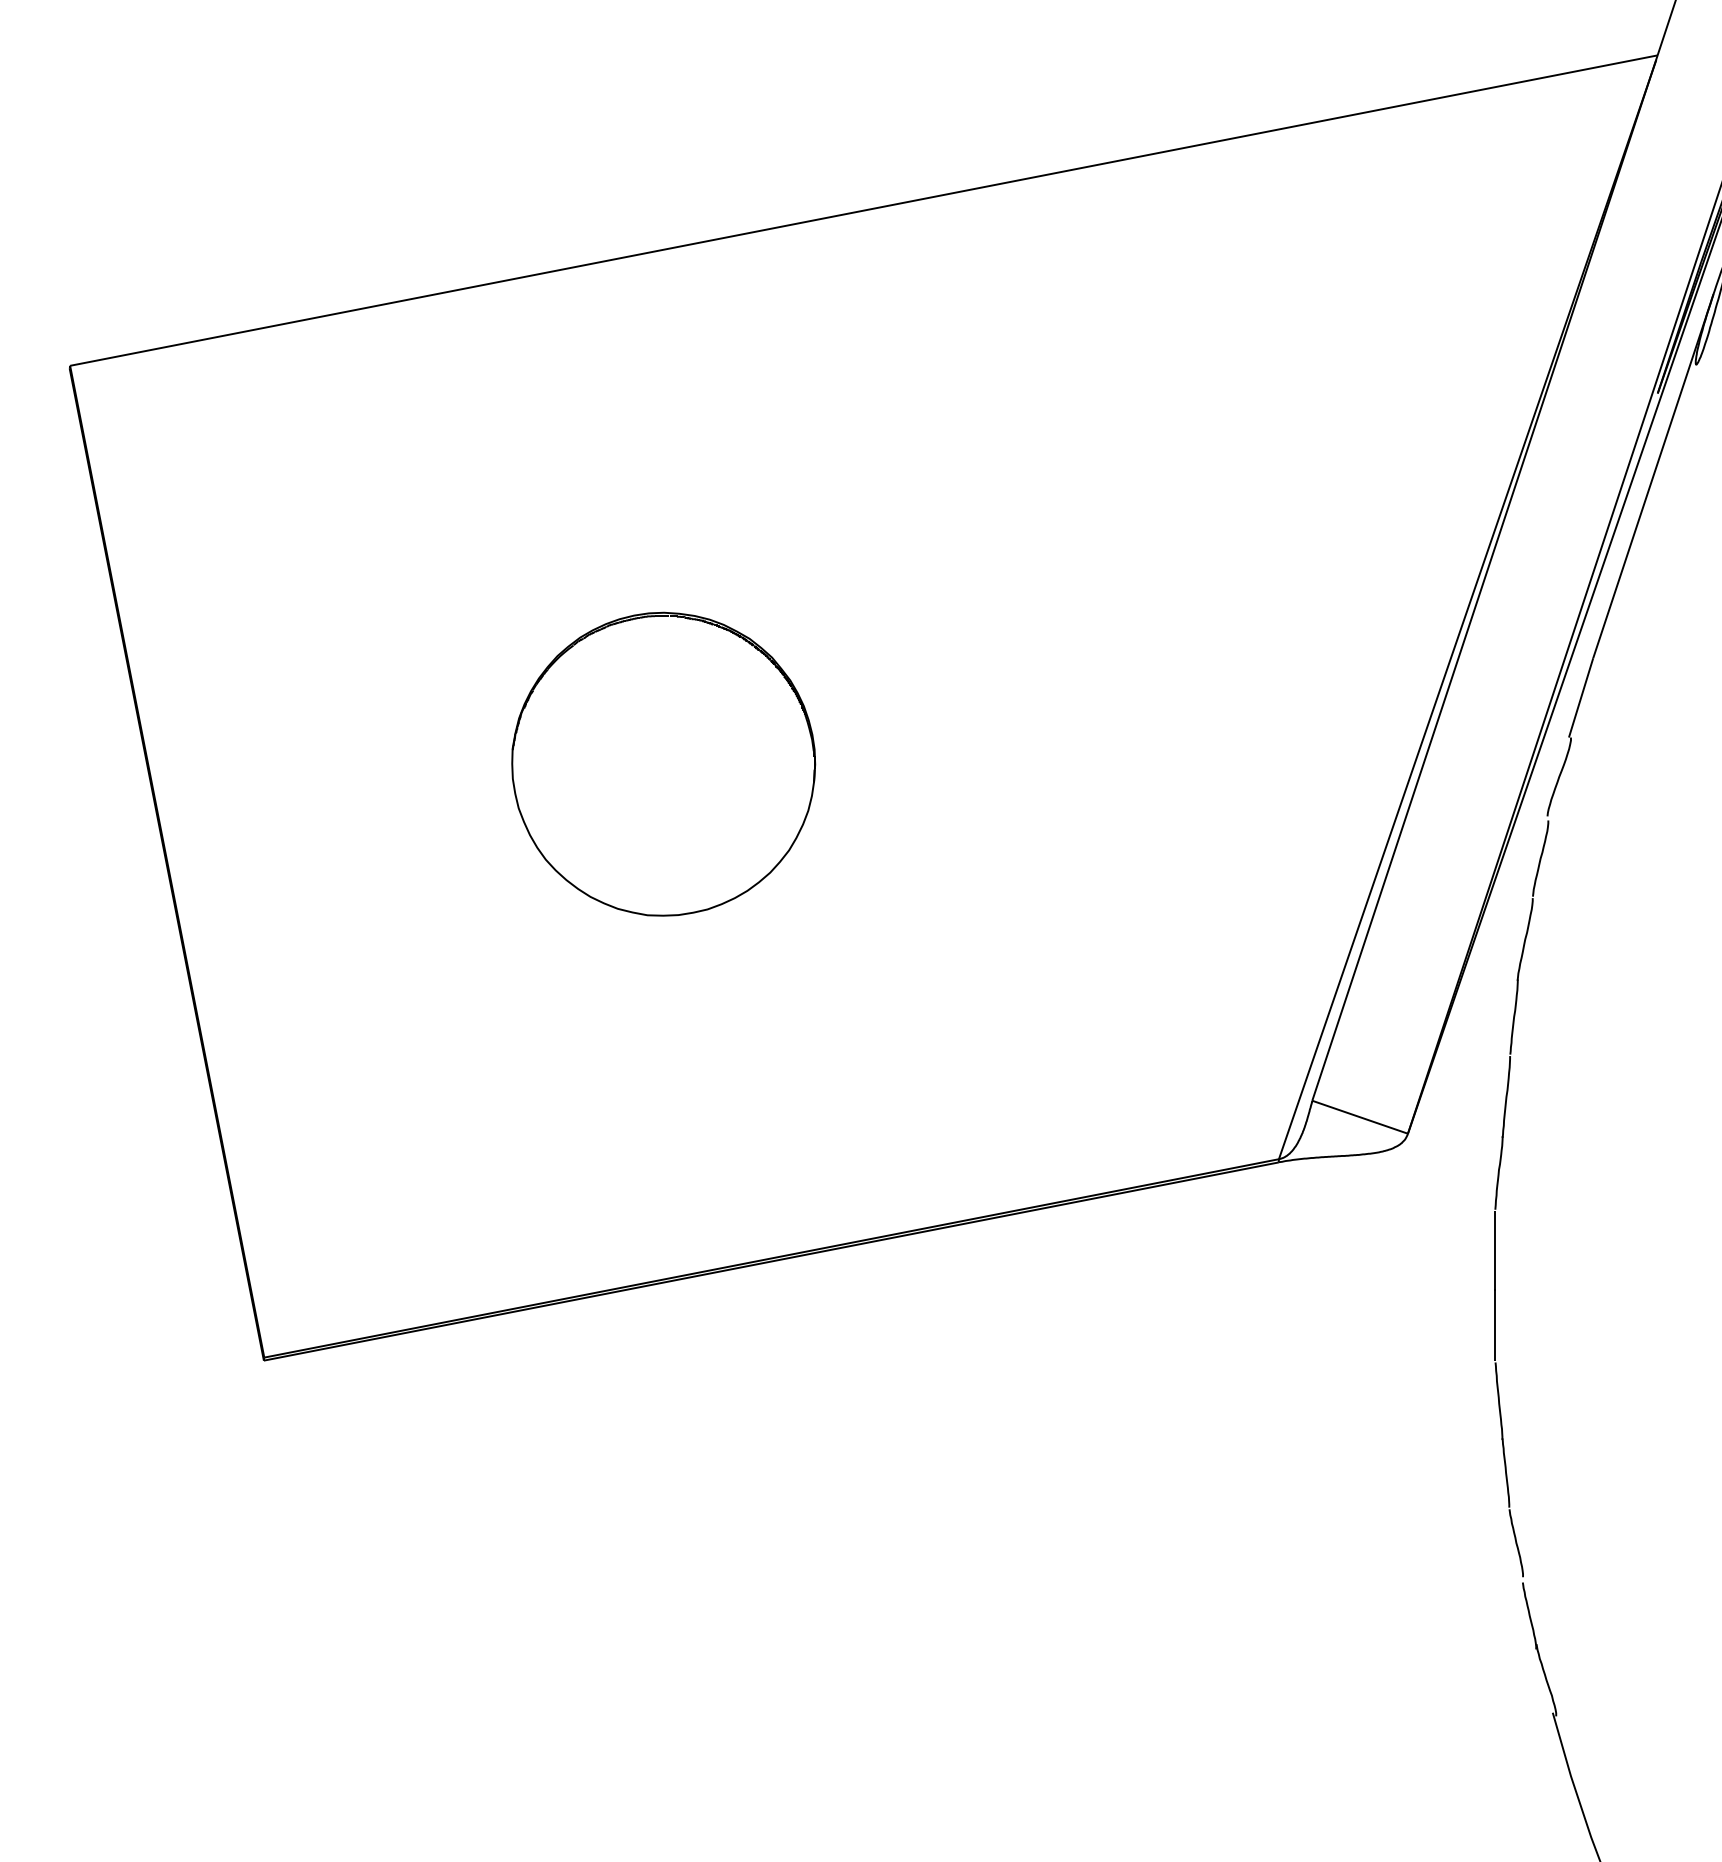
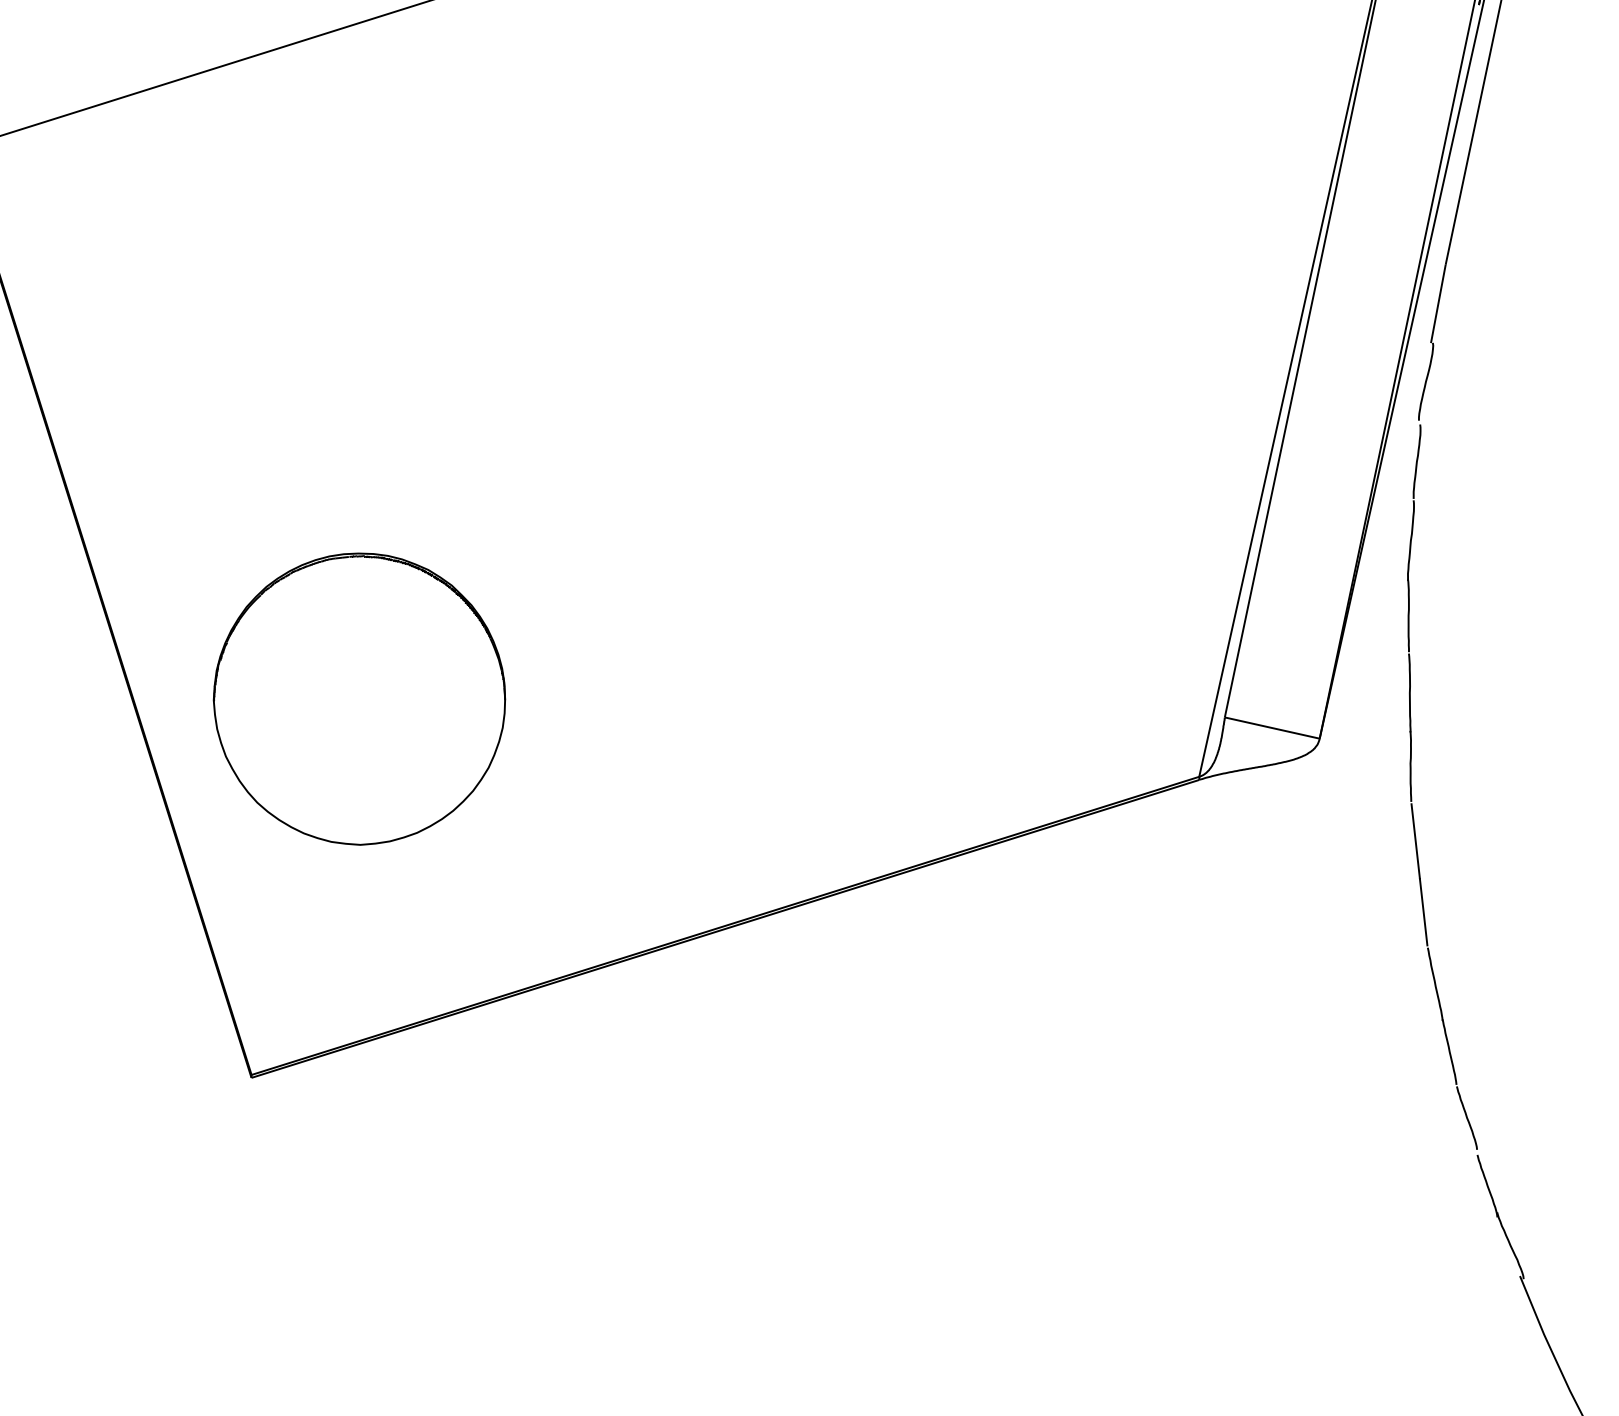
part: (663, 763) -> (359, 698), moved

